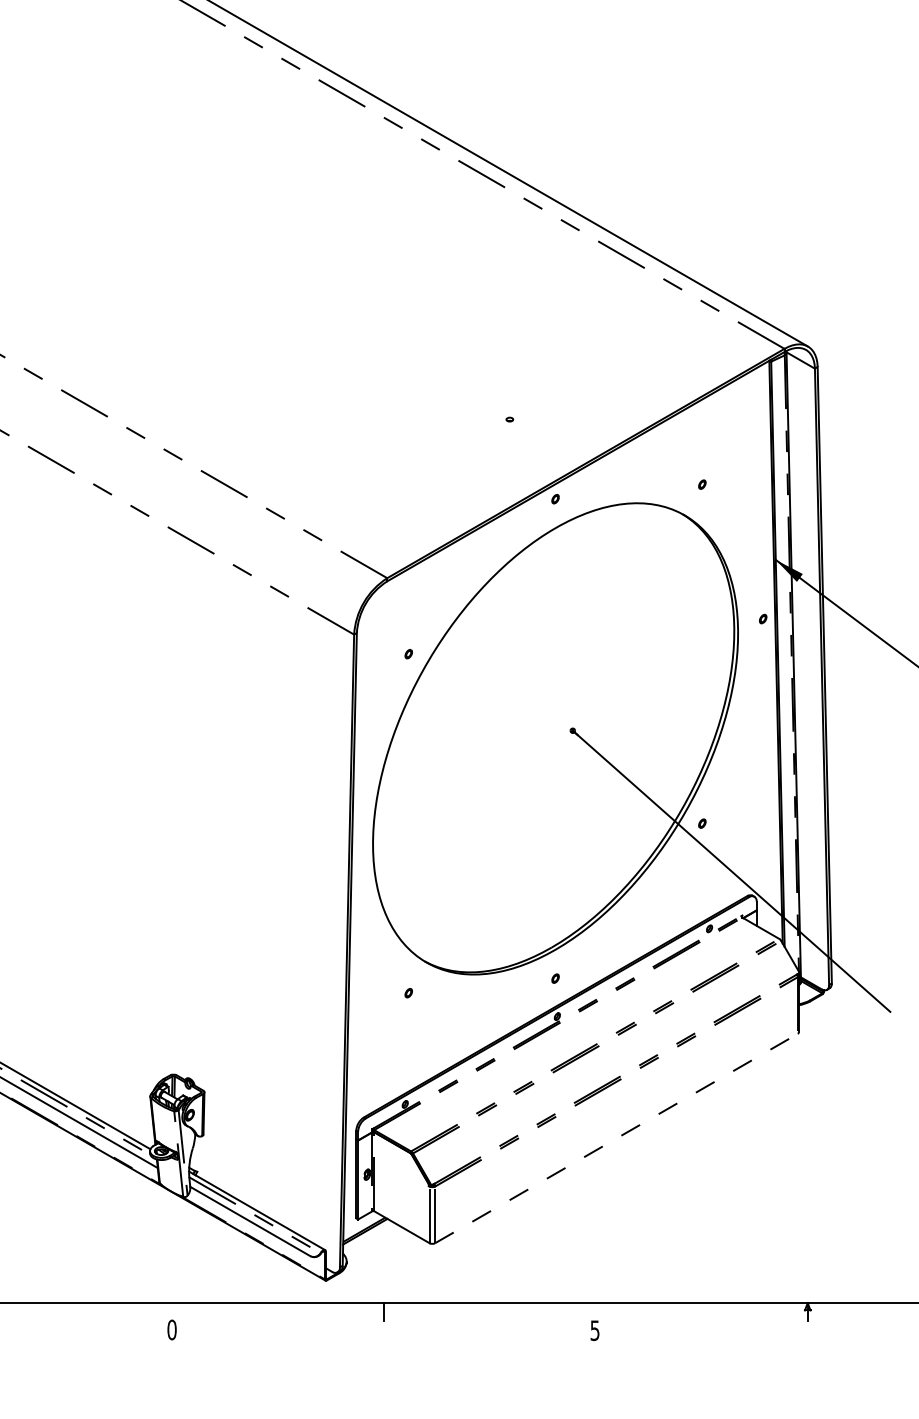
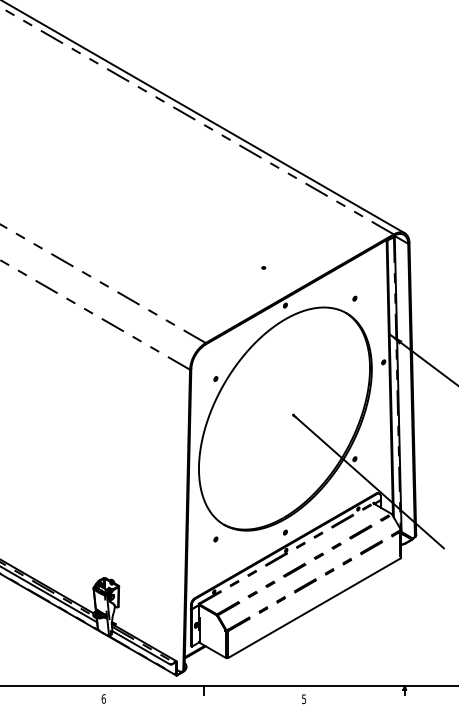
line: (617, 1138) -> (314, 608), dashed -> solid
text: (171, 1329) -> (103, 698), 0 -> 6

